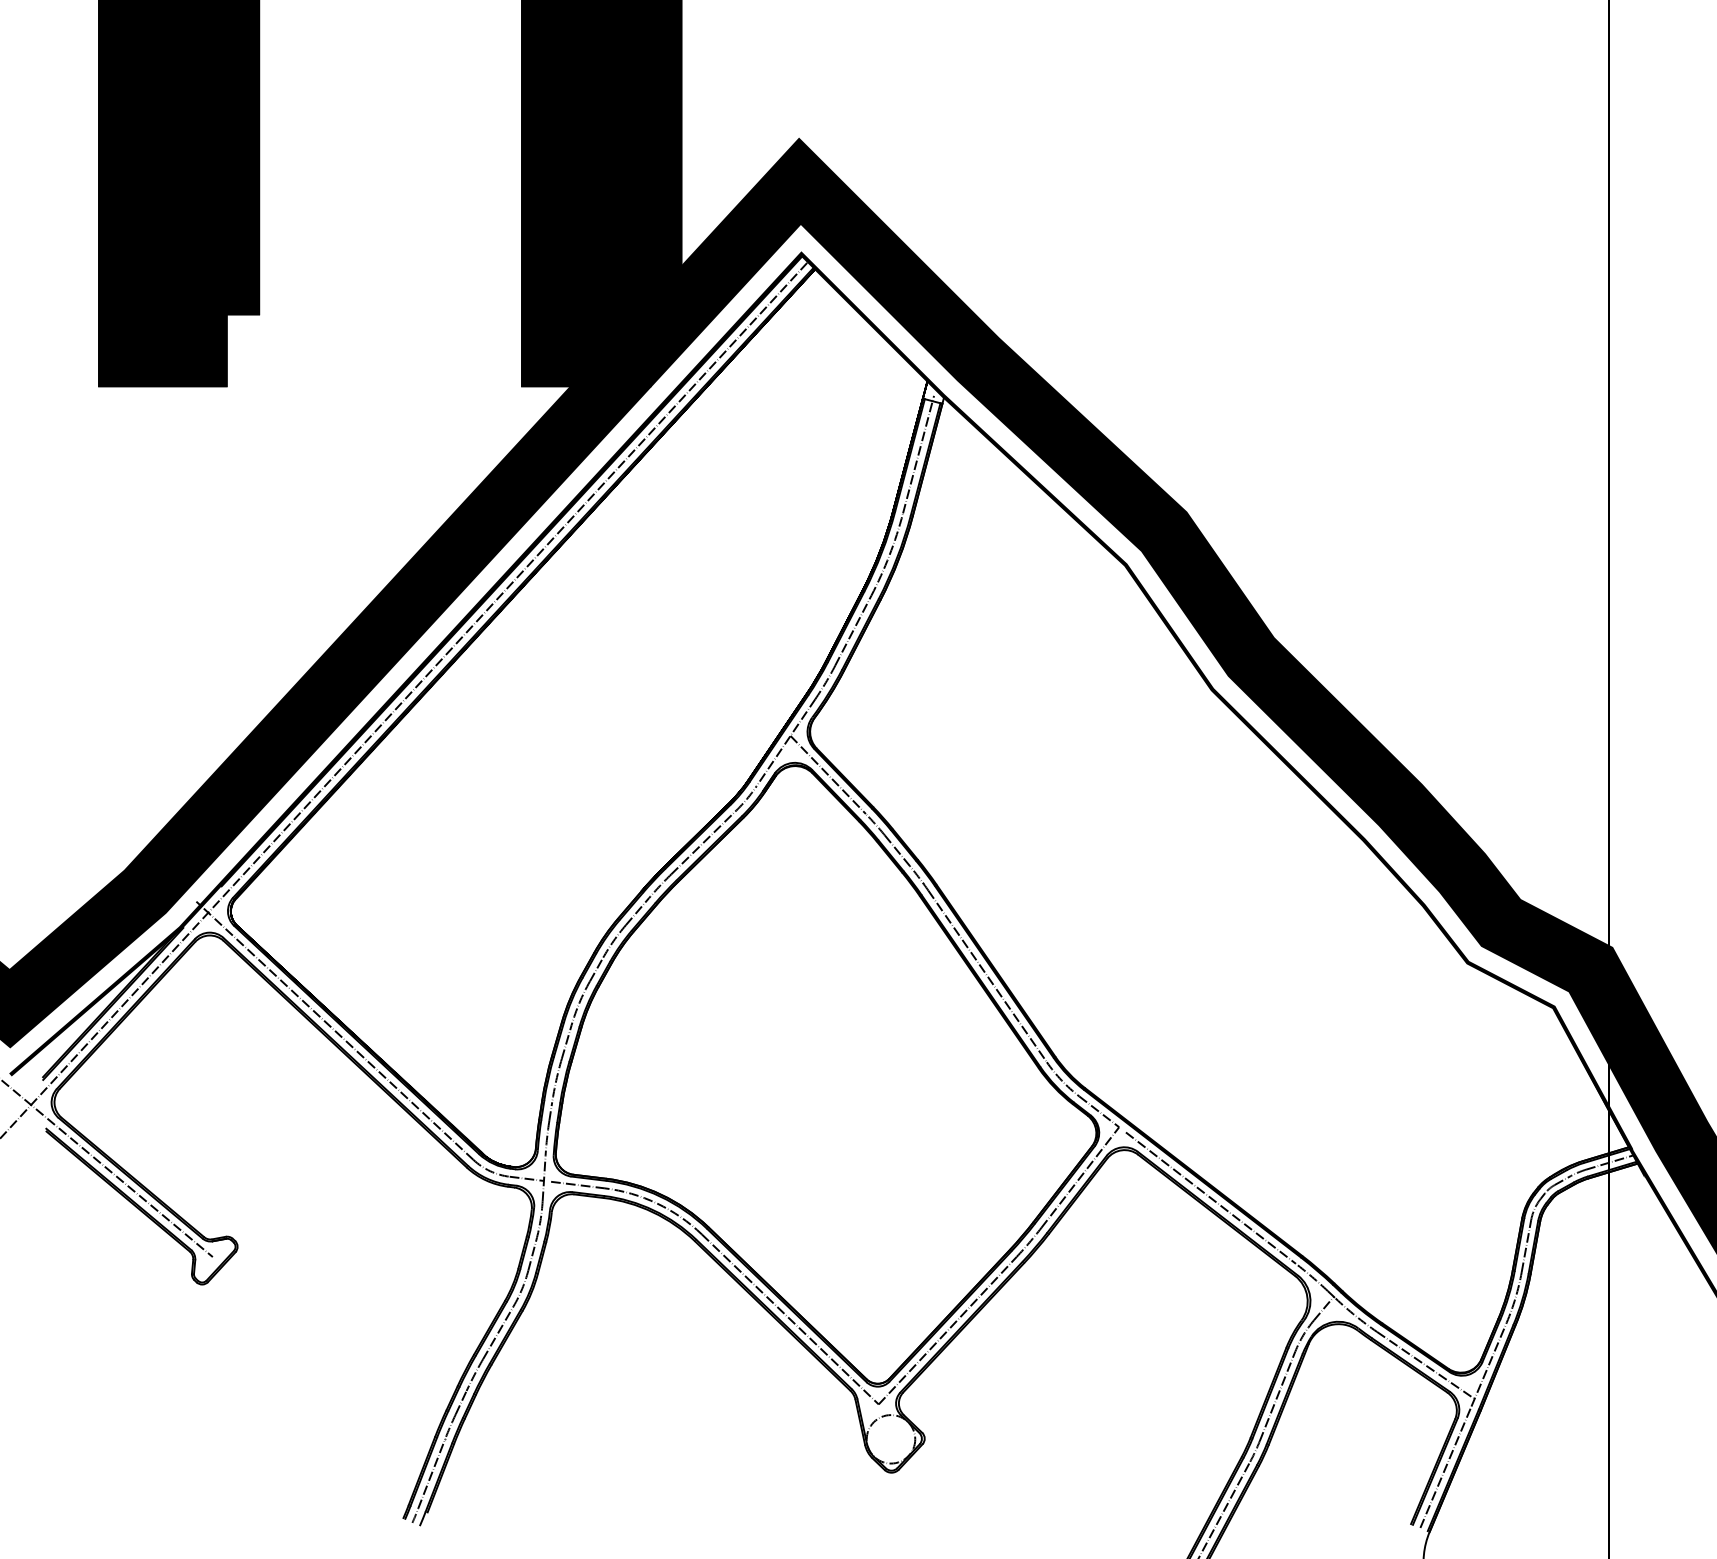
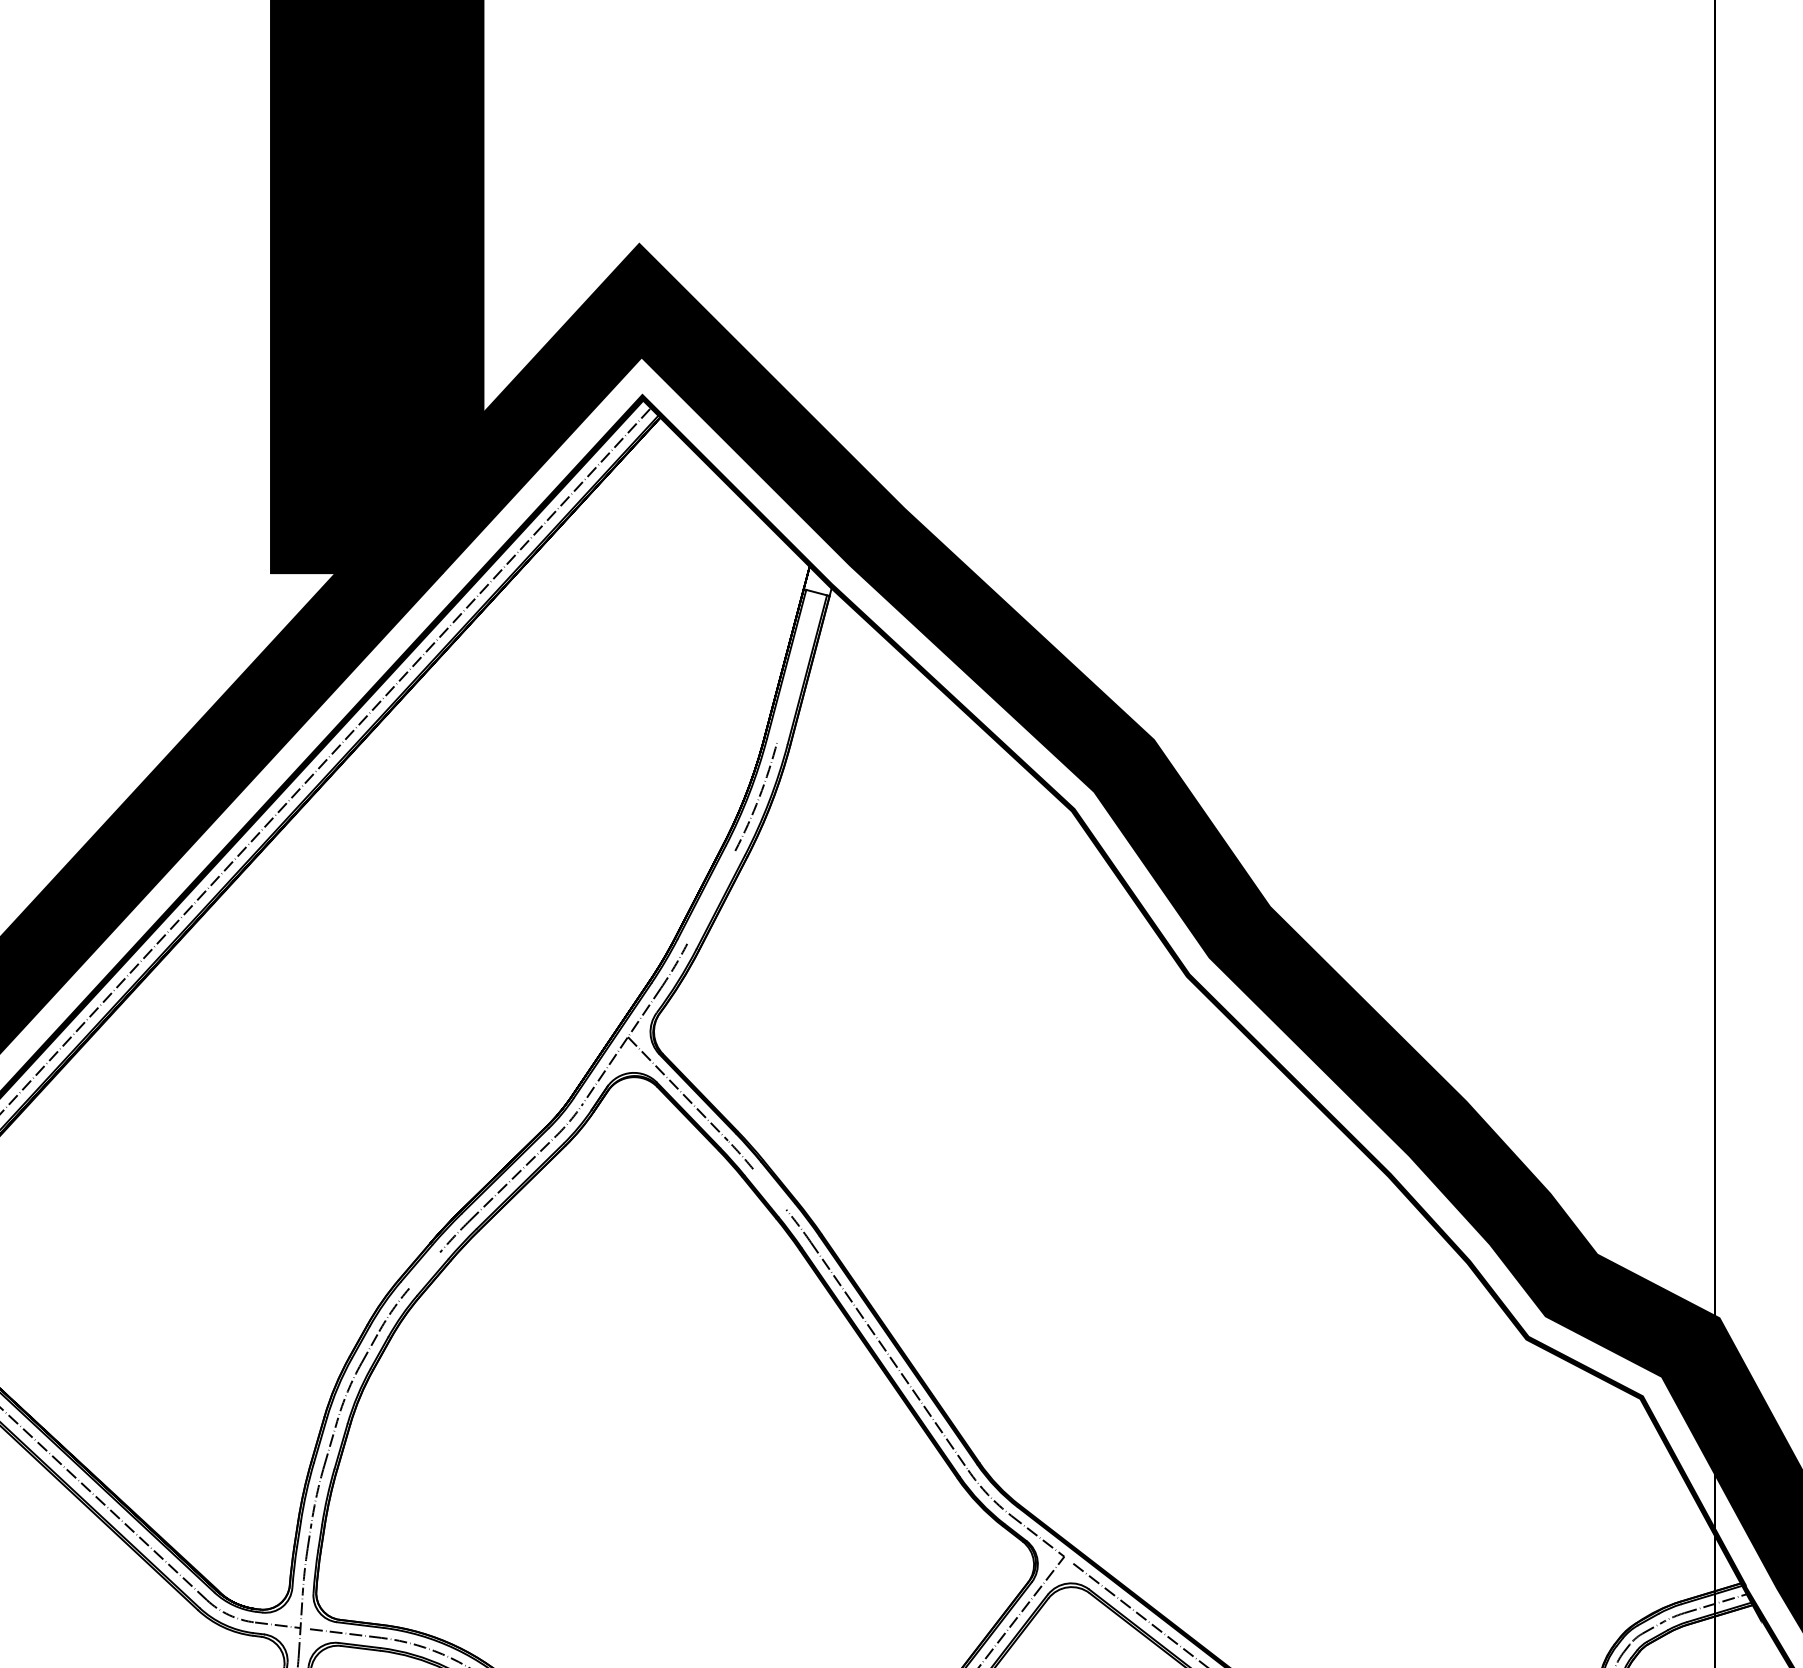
line: (918, 454) -> (797, 663), removed
line: (853, 630) -> (711, 897), removed
line: (896, 850) -> (768, 1189), removed
line: (637, 911) -> (424, 1270), removed

